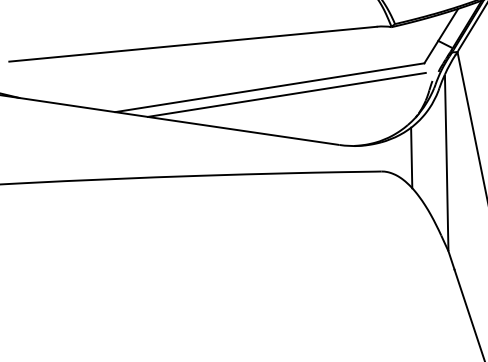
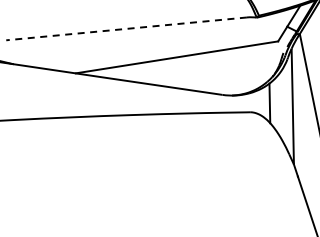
line: (192, 43) -> (126, 28), solid -> dashed
line: (287, 93) -> (188, 61), removed

